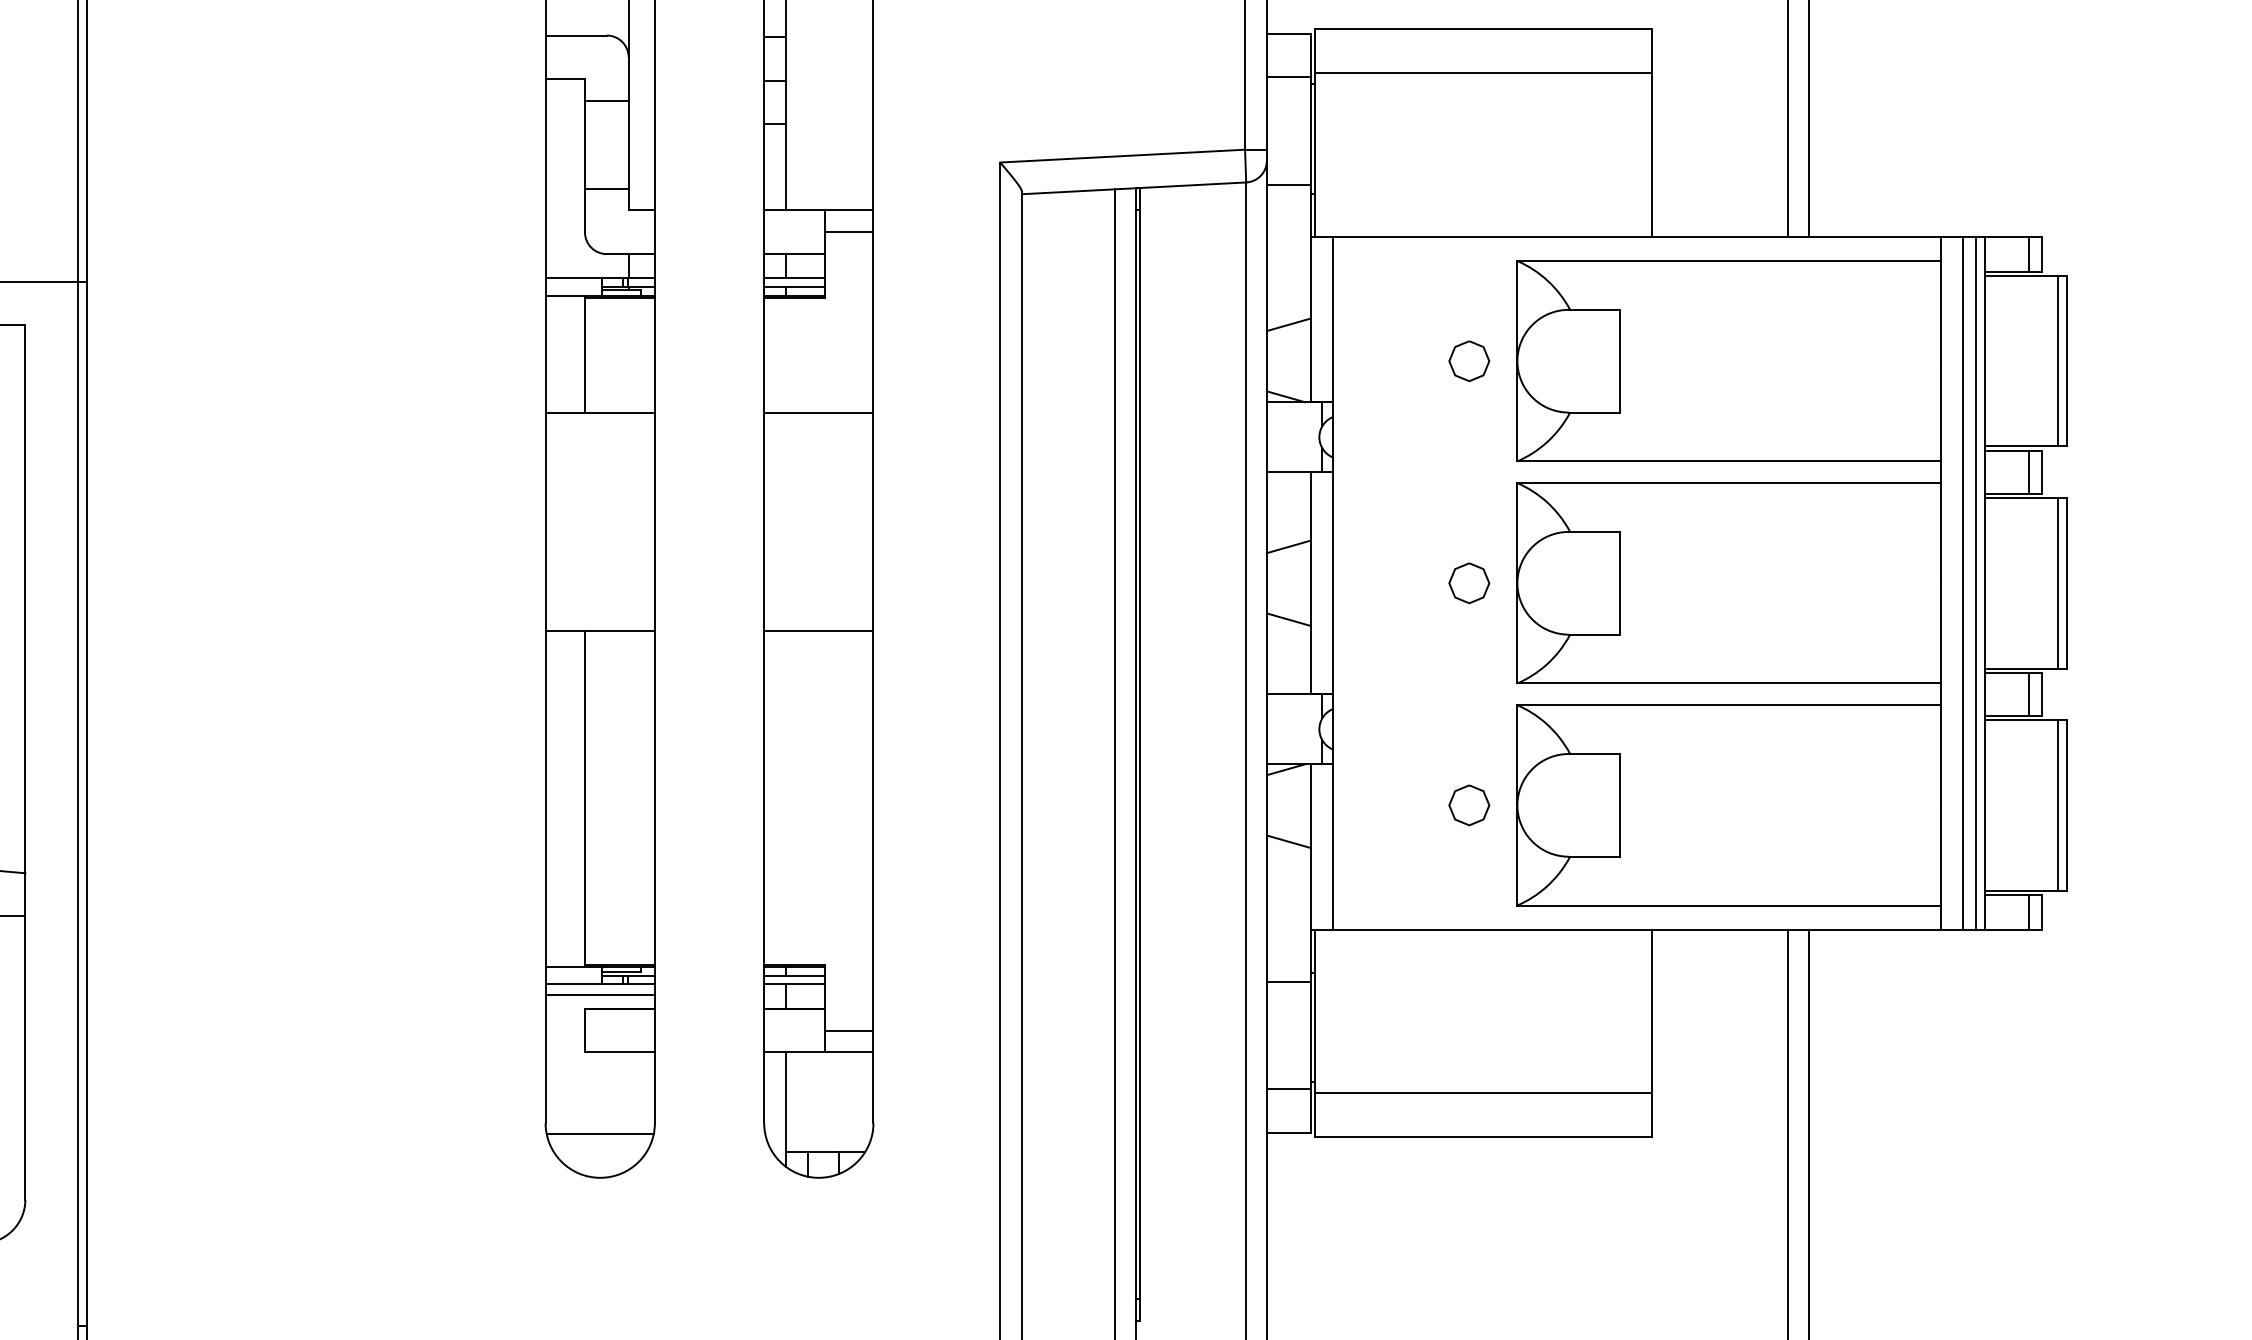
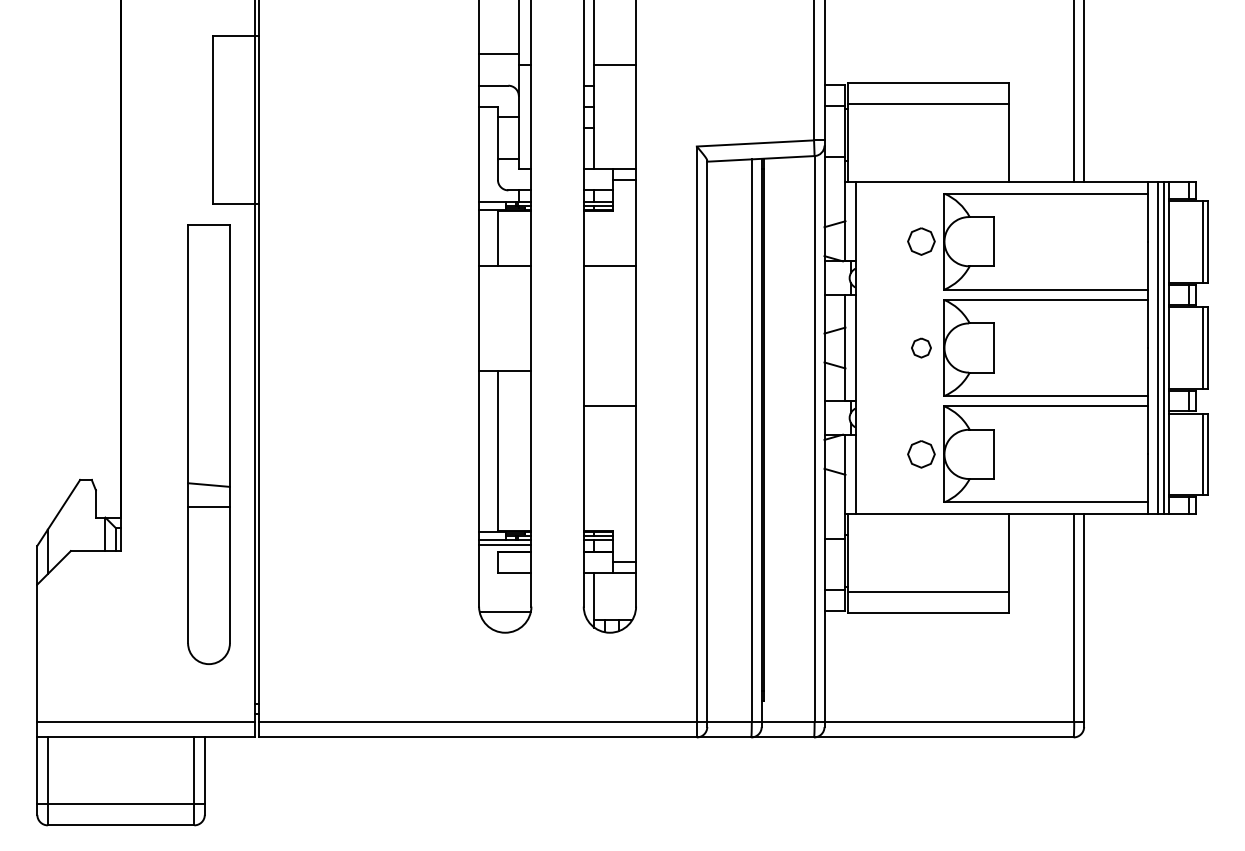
part: (1469, 360) -> (921, 241), size x1.4
line: (817, 632) -> (609, 406), moved
part: (1469, 805) -> (921, 454), size x1.4

